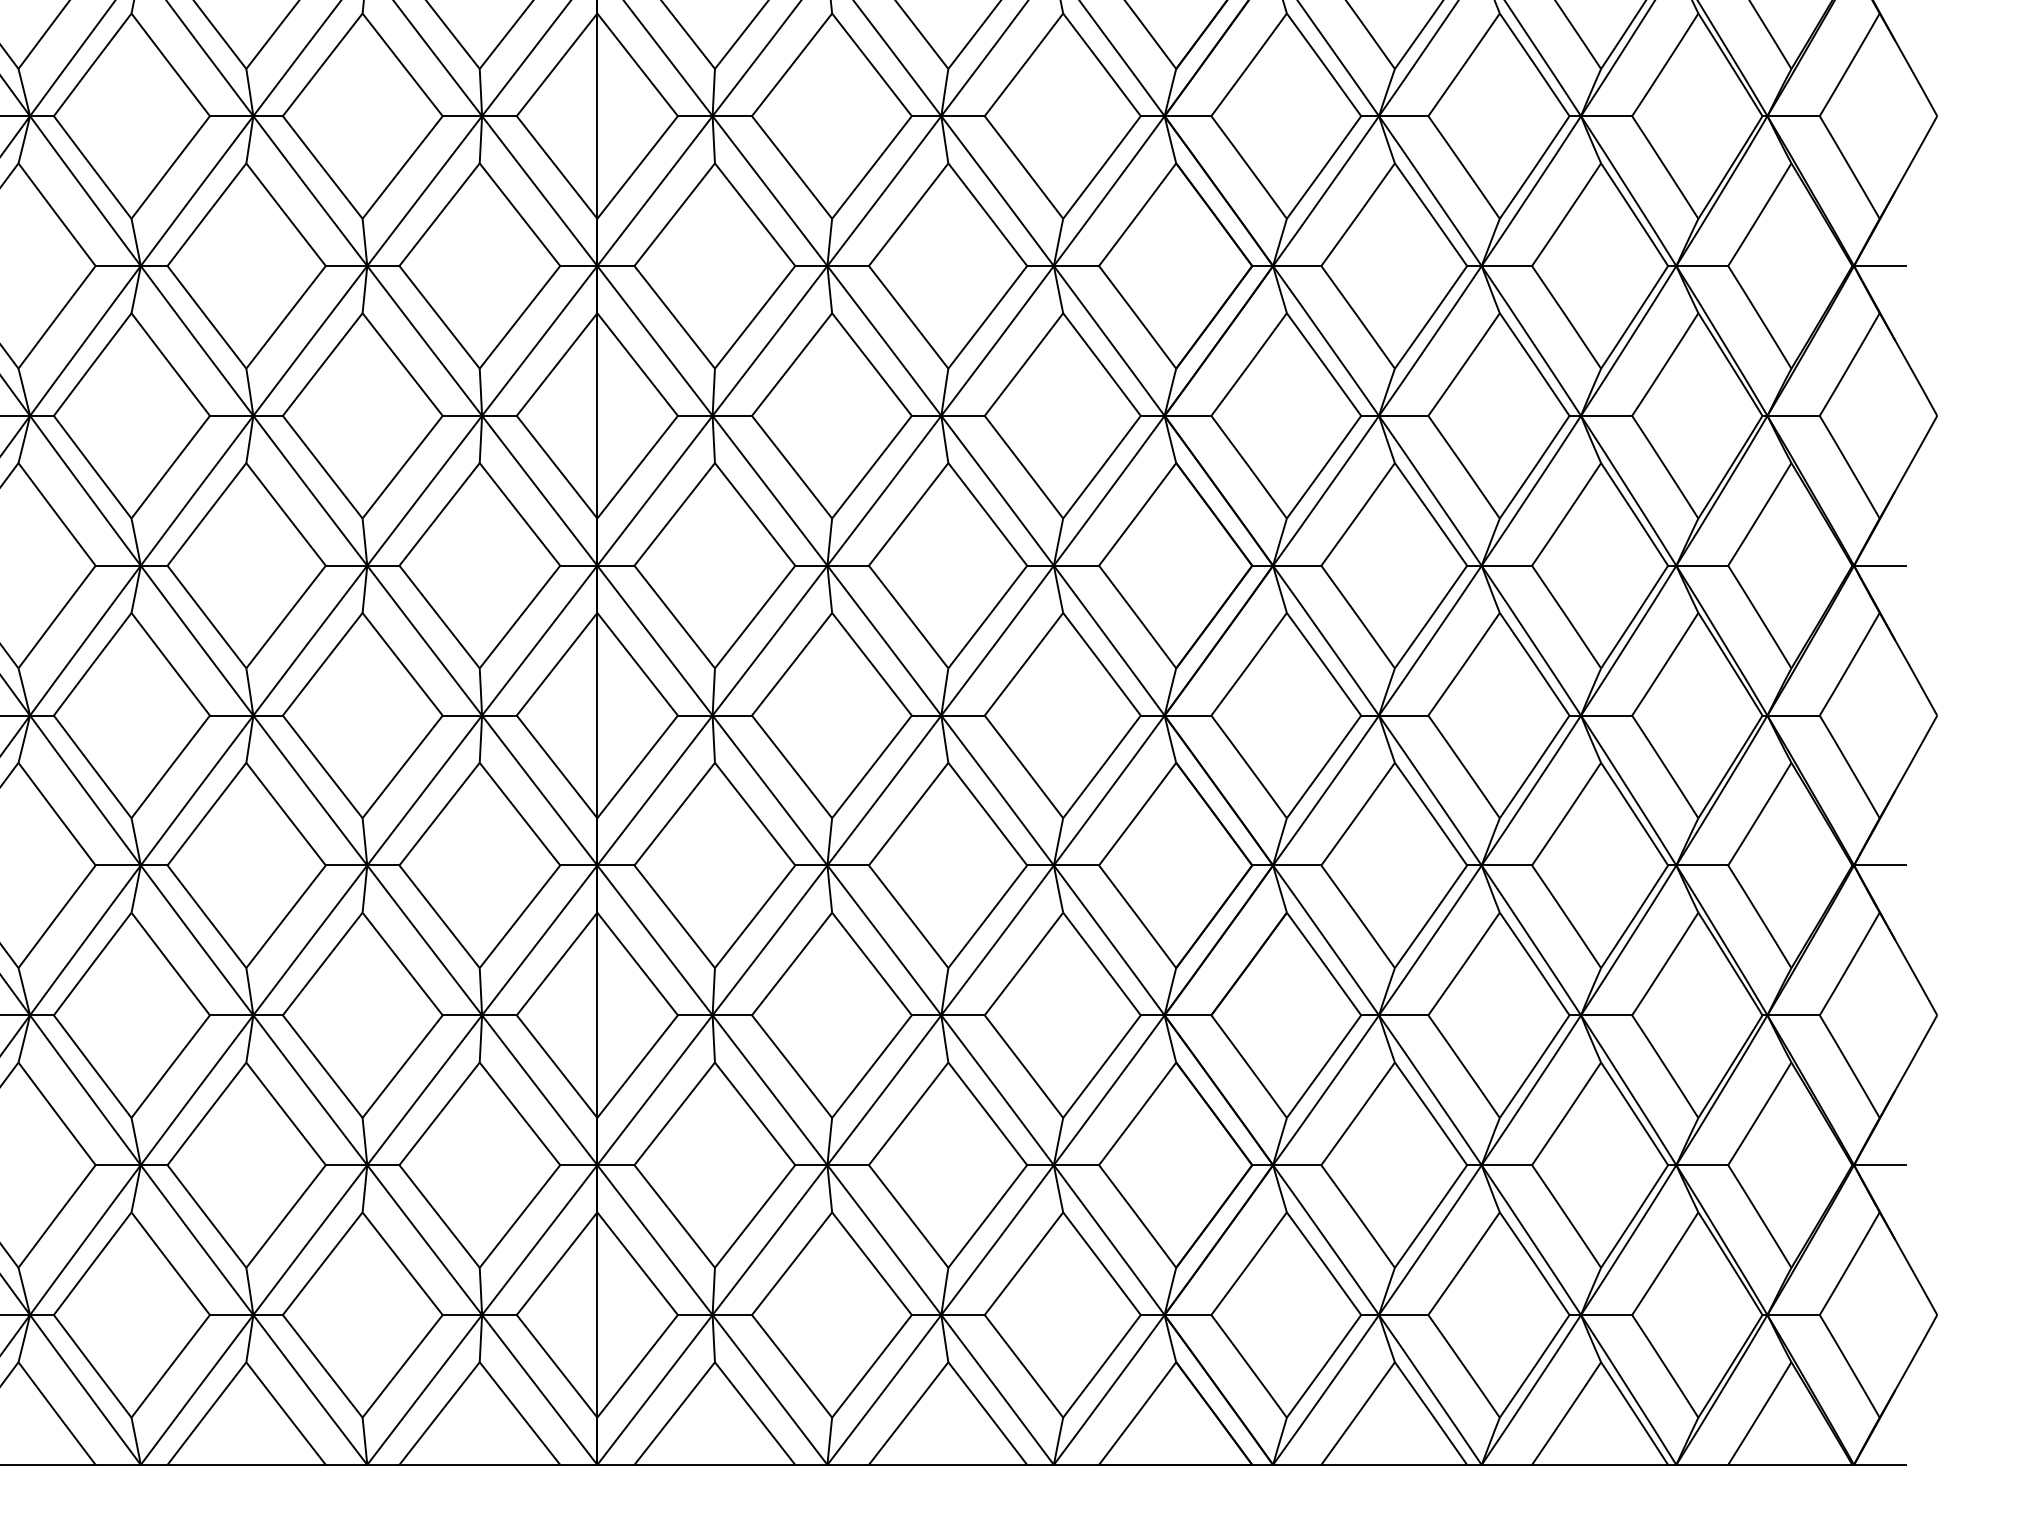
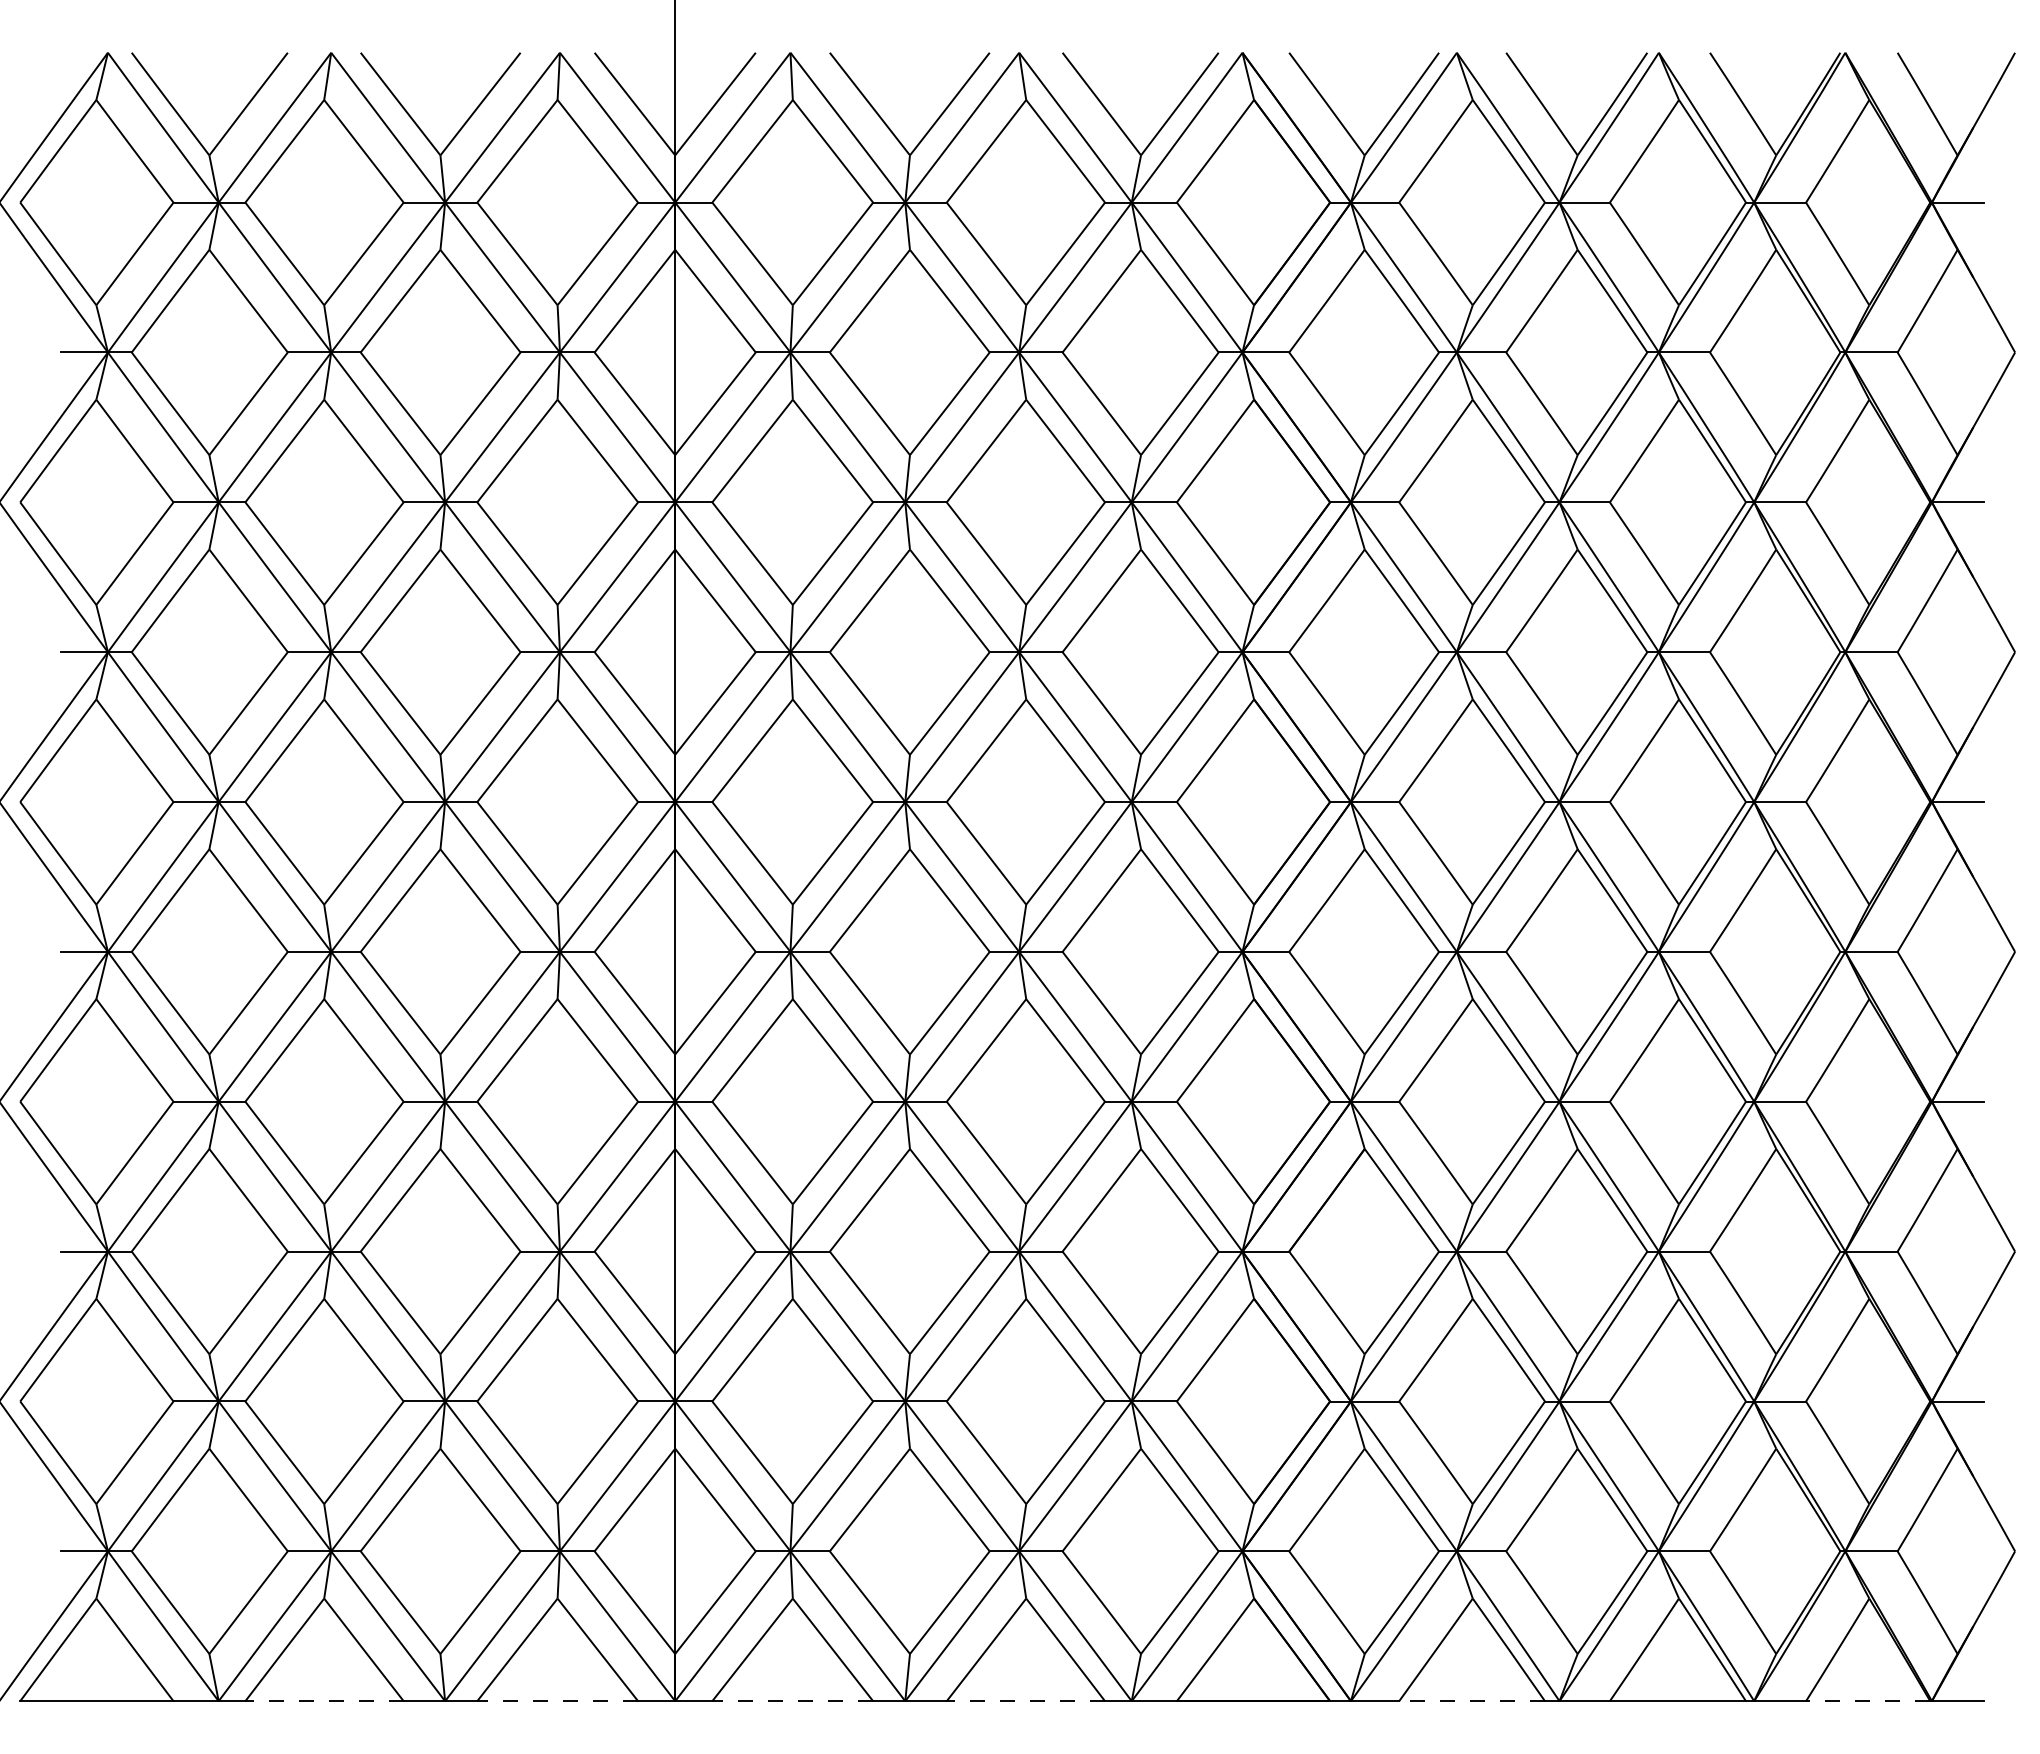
line: (246, 1465) -> (324, 1701), solid -> dashed
line: (479, 1465) -> (557, 1701), solid -> dashed
line: (714, 1465) -> (792, 1701), solid -> dashed
line: (947, 1465) -> (1025, 1701), solid -> dashed
line: (1394, 1465) -> (1472, 1701), solid -> dashed
line: (1789, 1465) -> (1867, 1701), solid -> dashed

